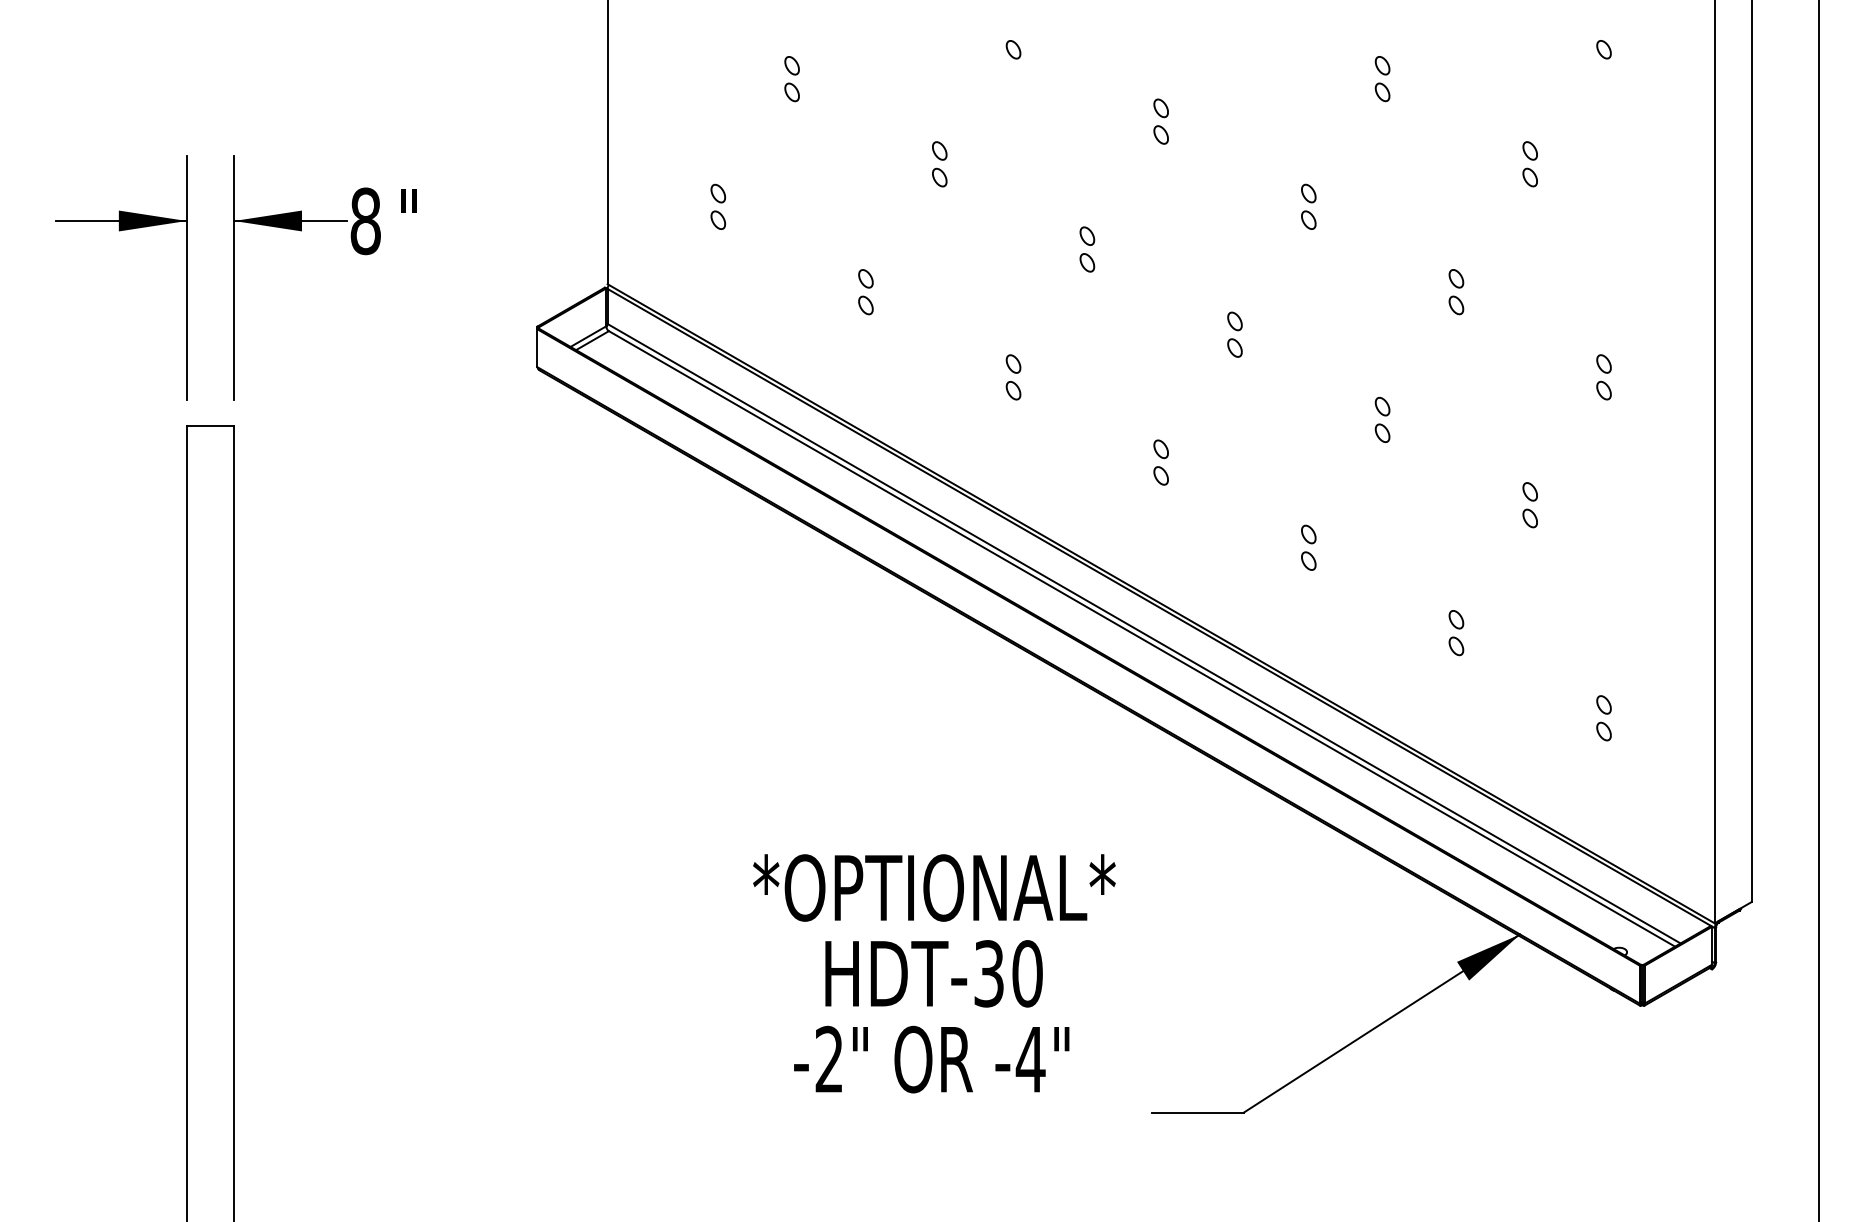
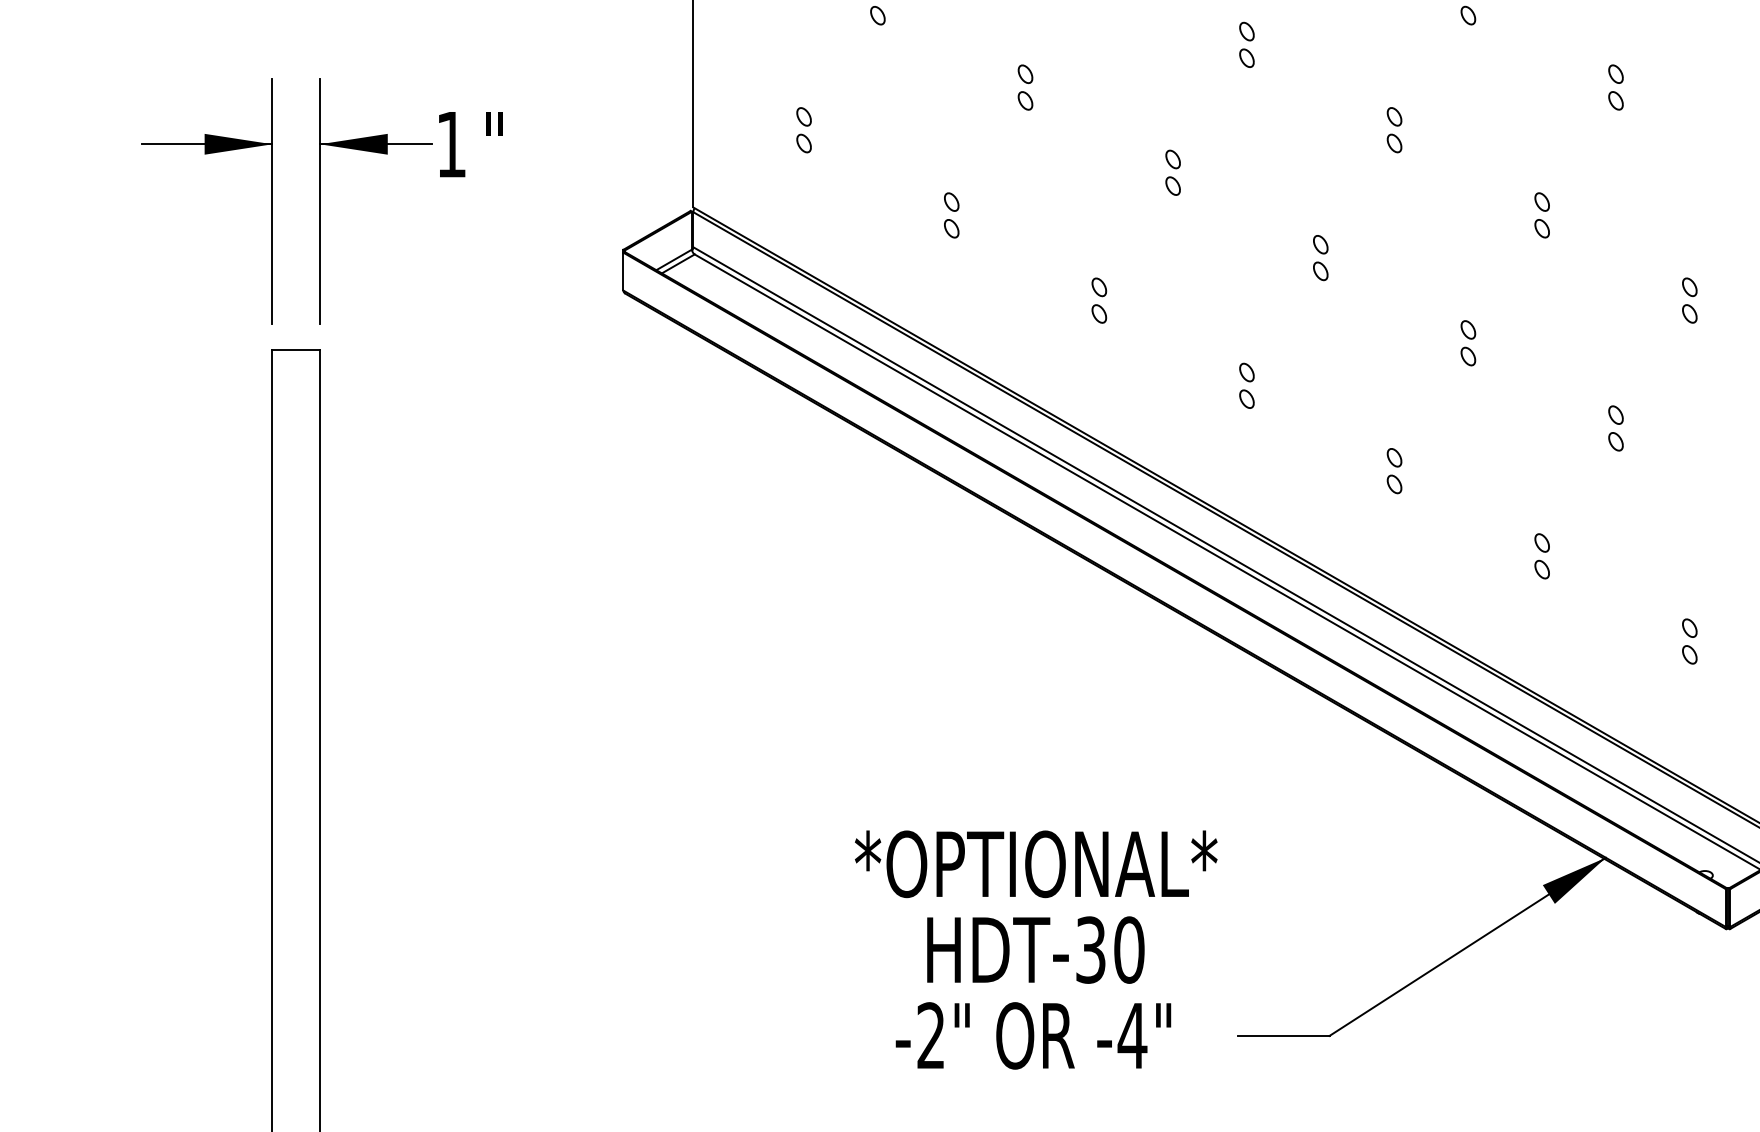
text: (365, 221) -> (451, 144), 8 -> 1
text: (934, 973) -> (1036, 949), moved

